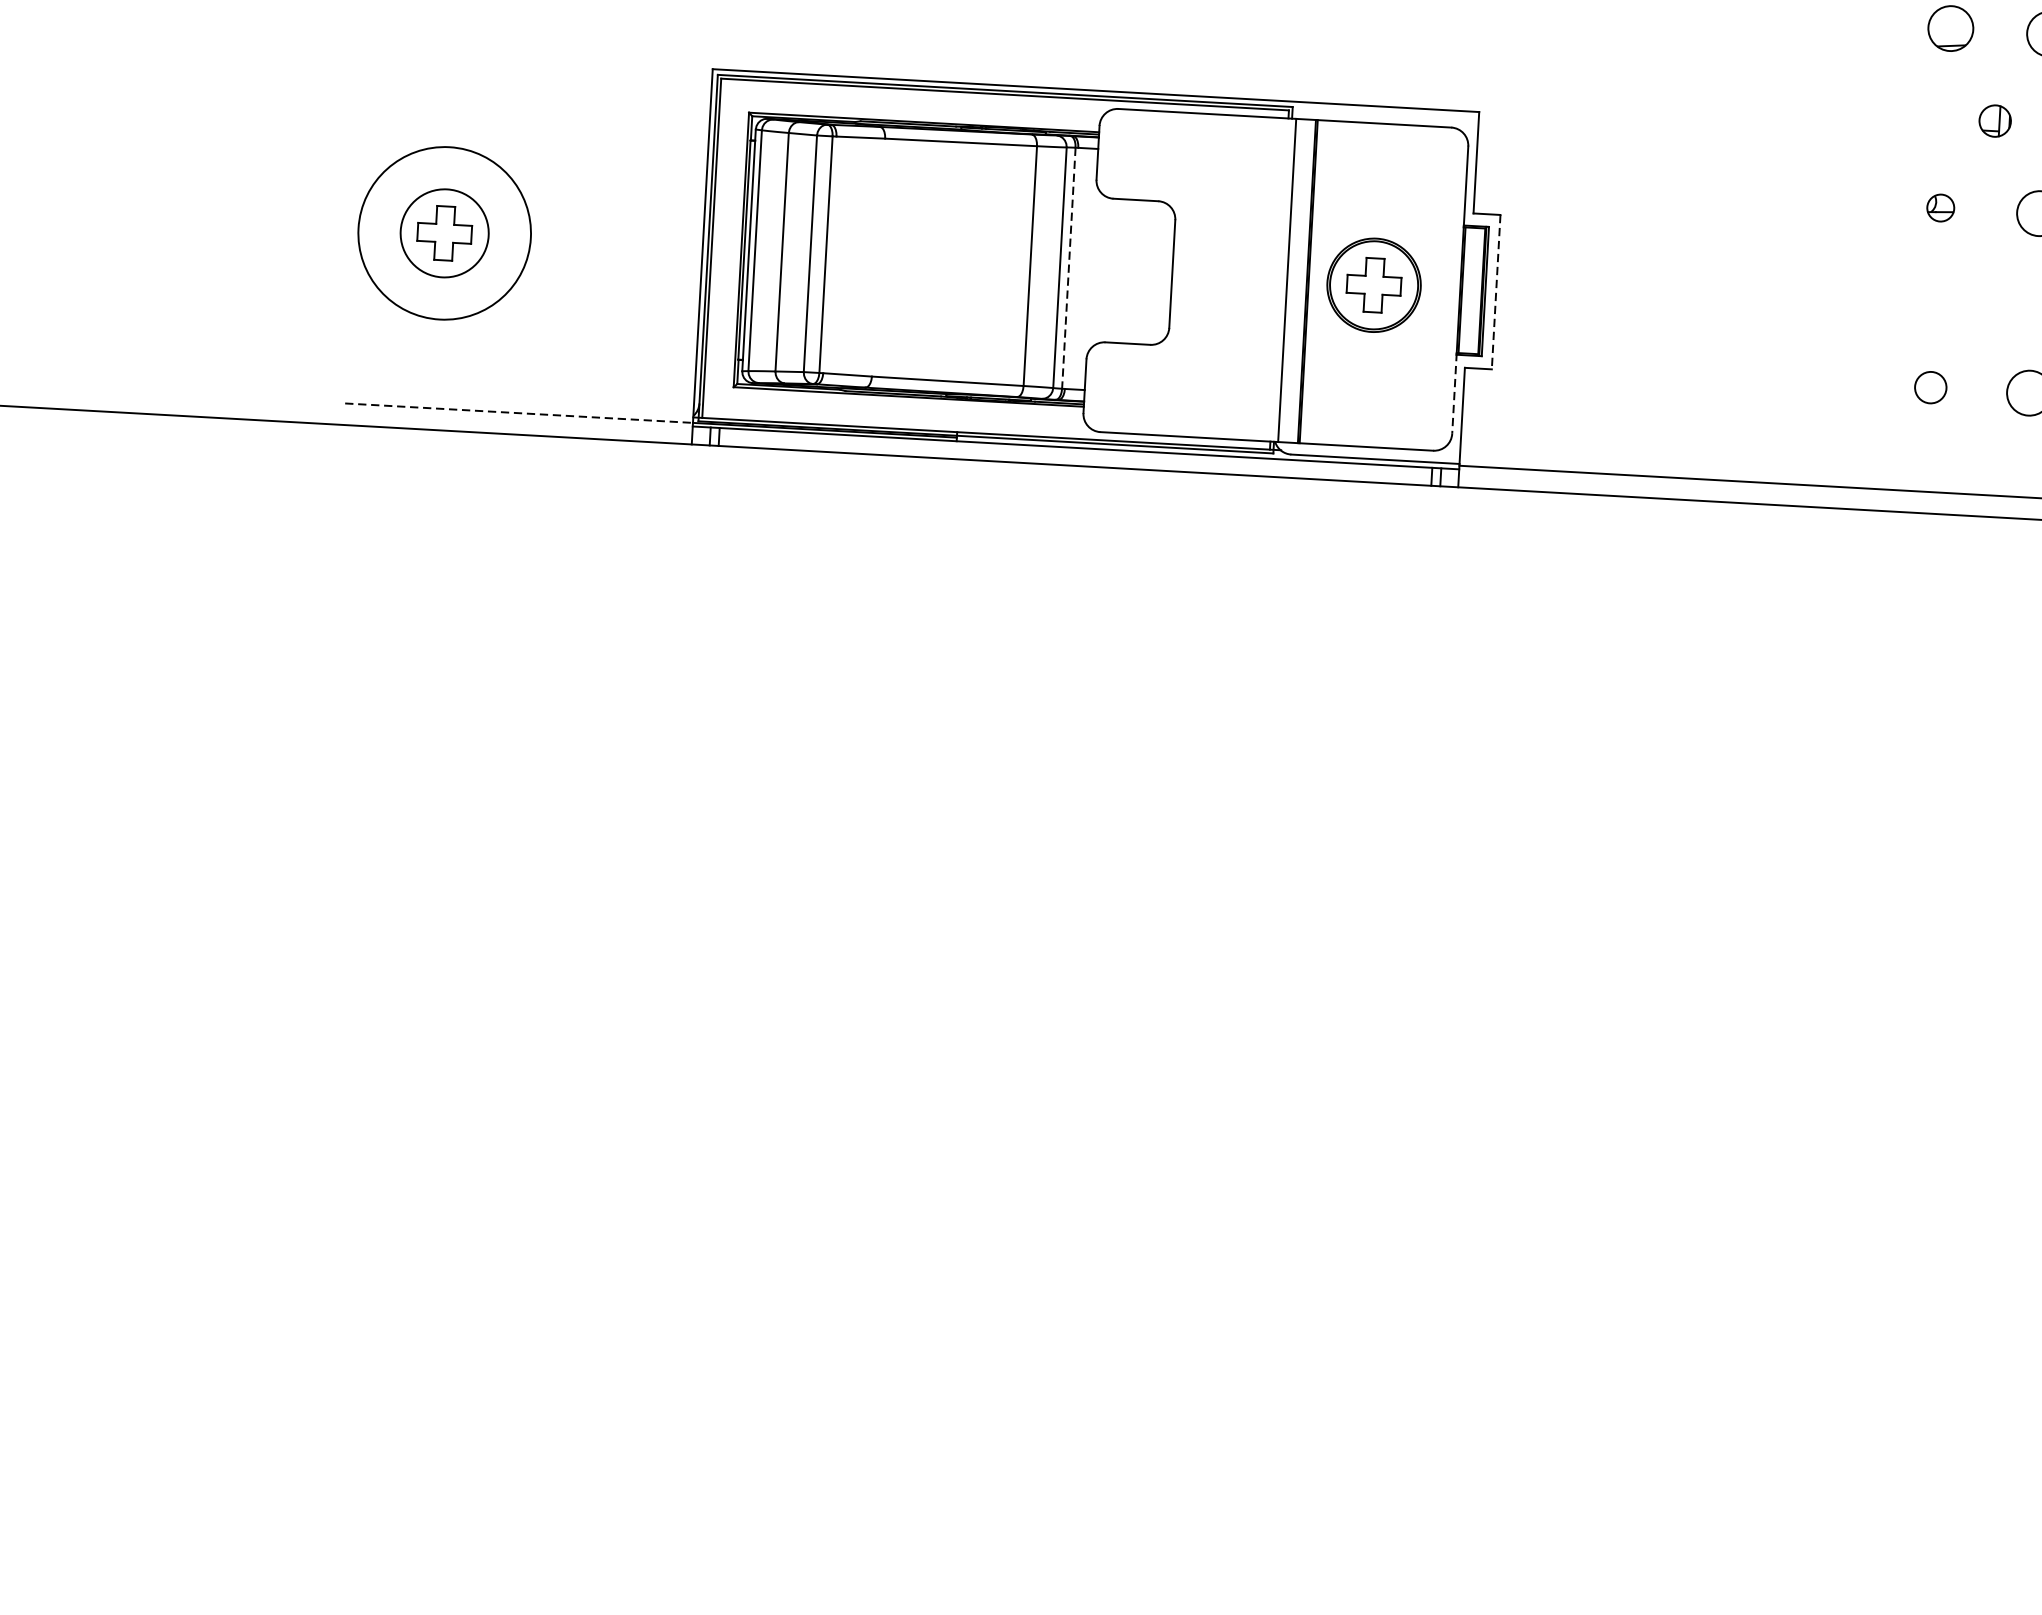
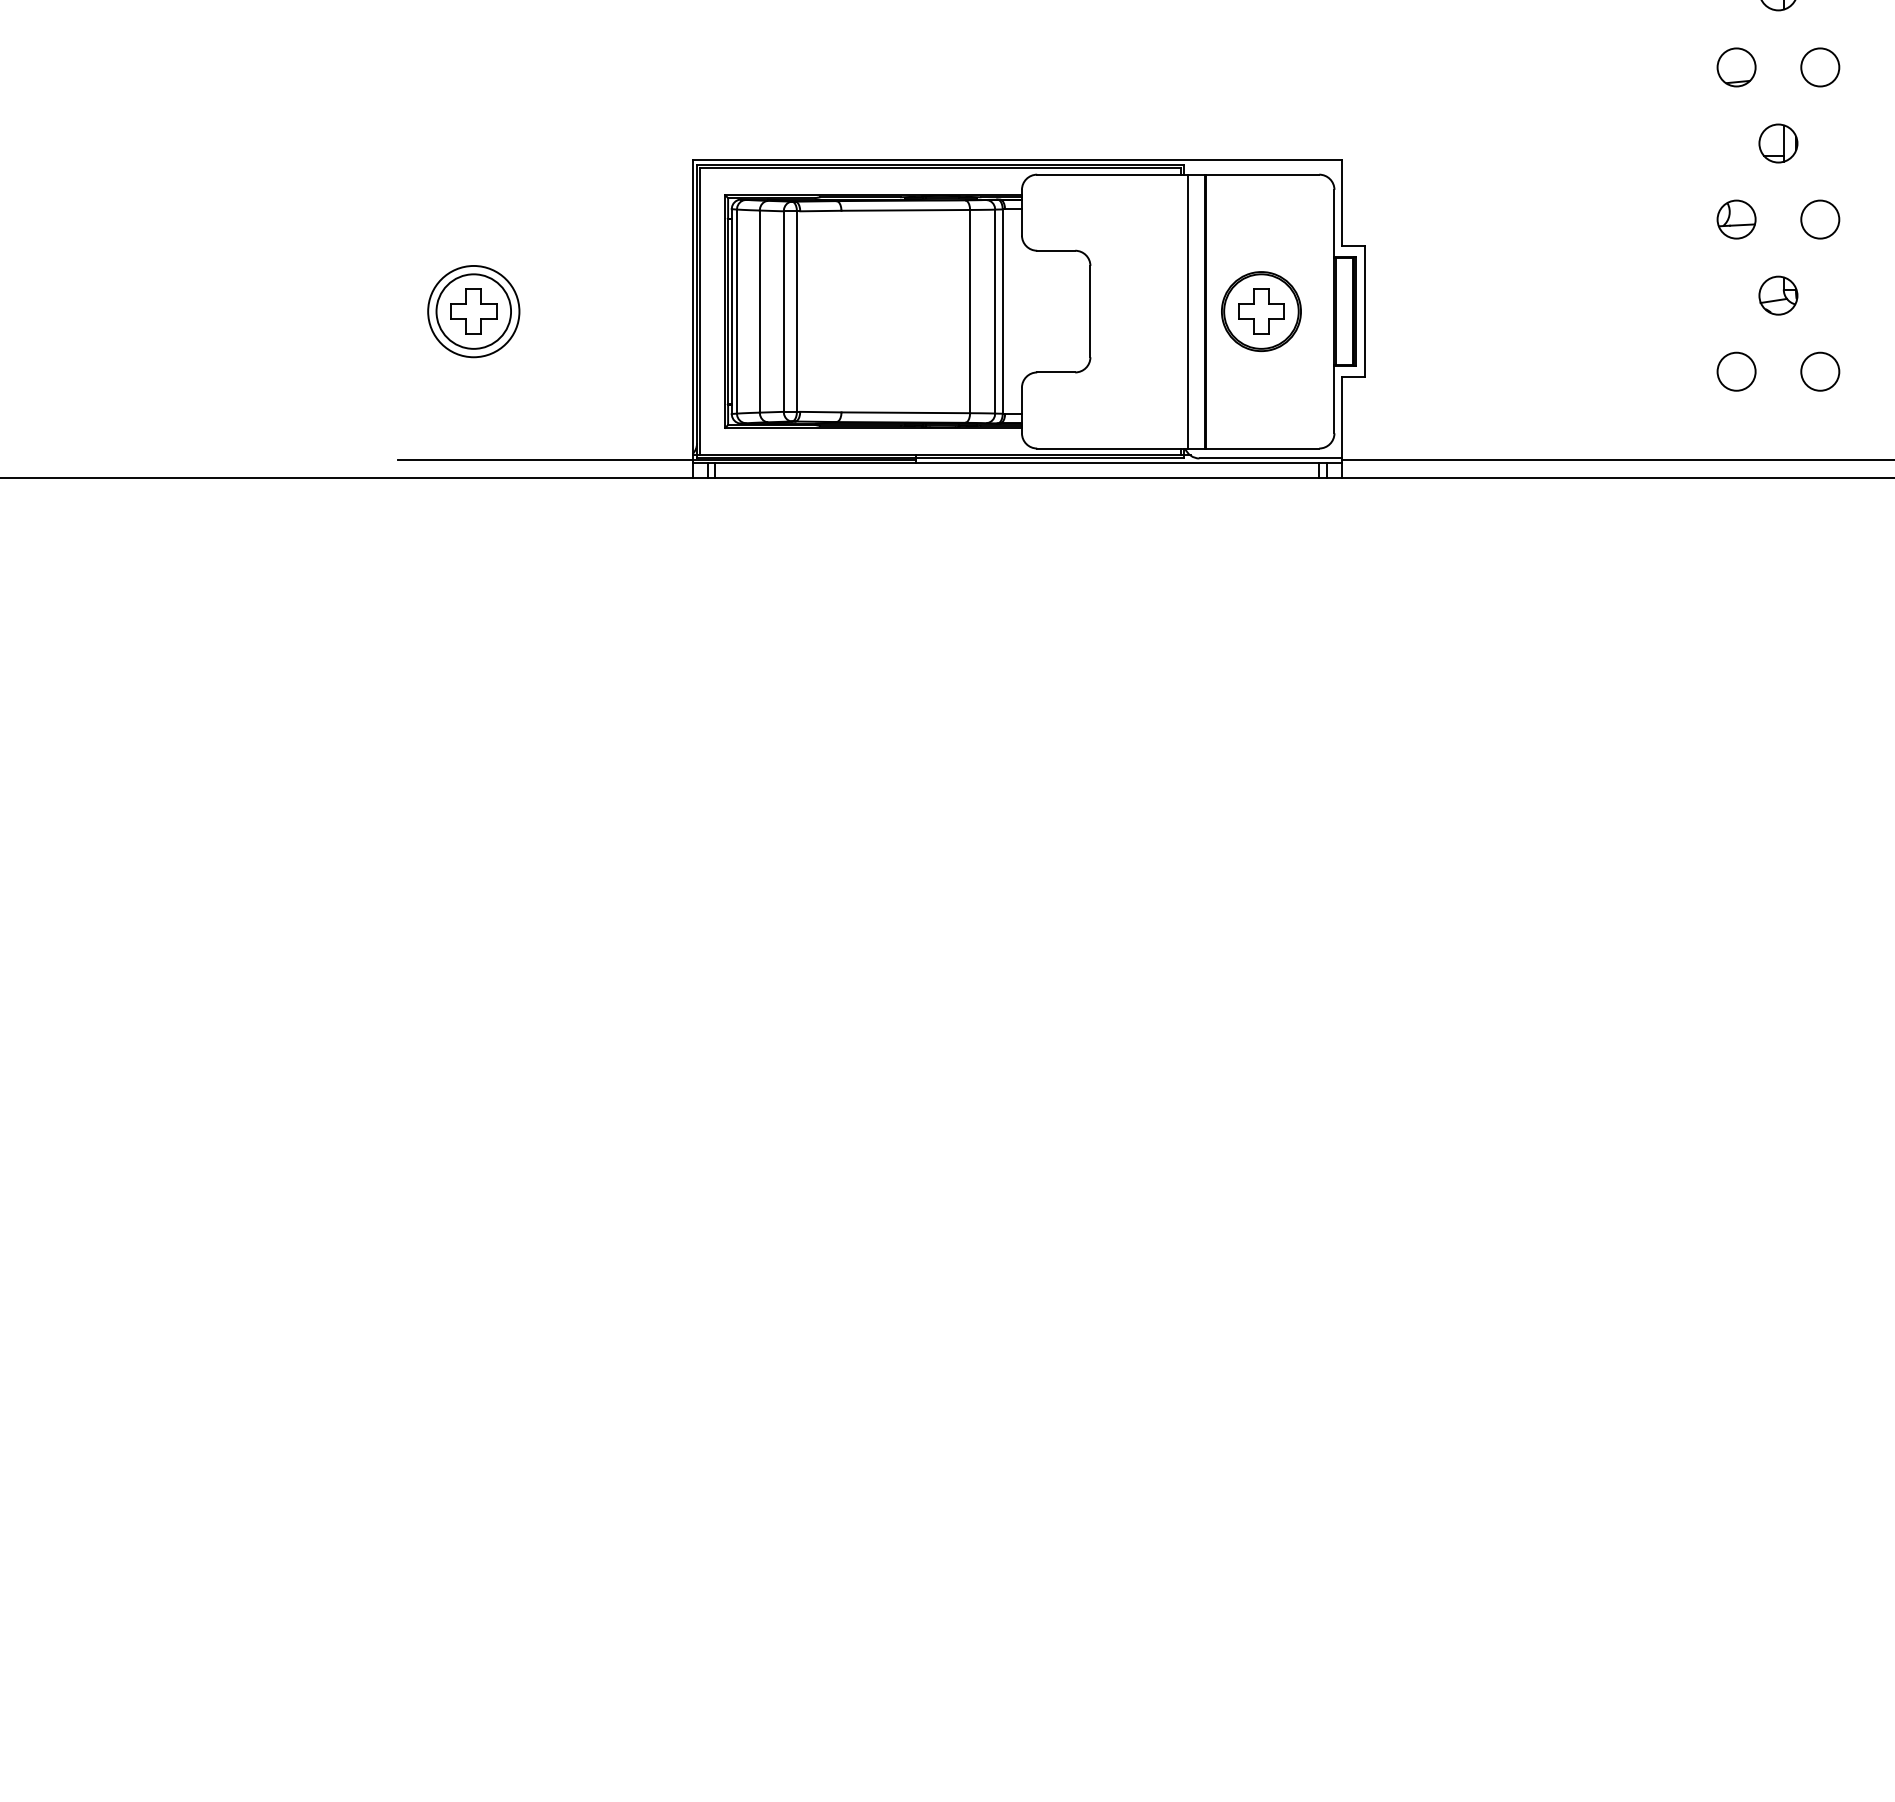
part: (1995, 121) -> (1778, 143), size x1.43
part: (1940, 207) -> (1736, 219), size x1.67
circle: (444, 233) -> (473, 311), size x0.62
line: (1068, 269) -> (1002, 312), dashed -> solid
line: (1495, 293) -> (1364, 312), dashed -> solid
part: (1985, 300) -> (1778, 295), added
circle: (1930, 387) -> (1736, 371), size x1.43
line: (1454, 393) -> (1334, 399), dashed -> solid
line: (519, 413) -> (545, 460), dashed -> solid

